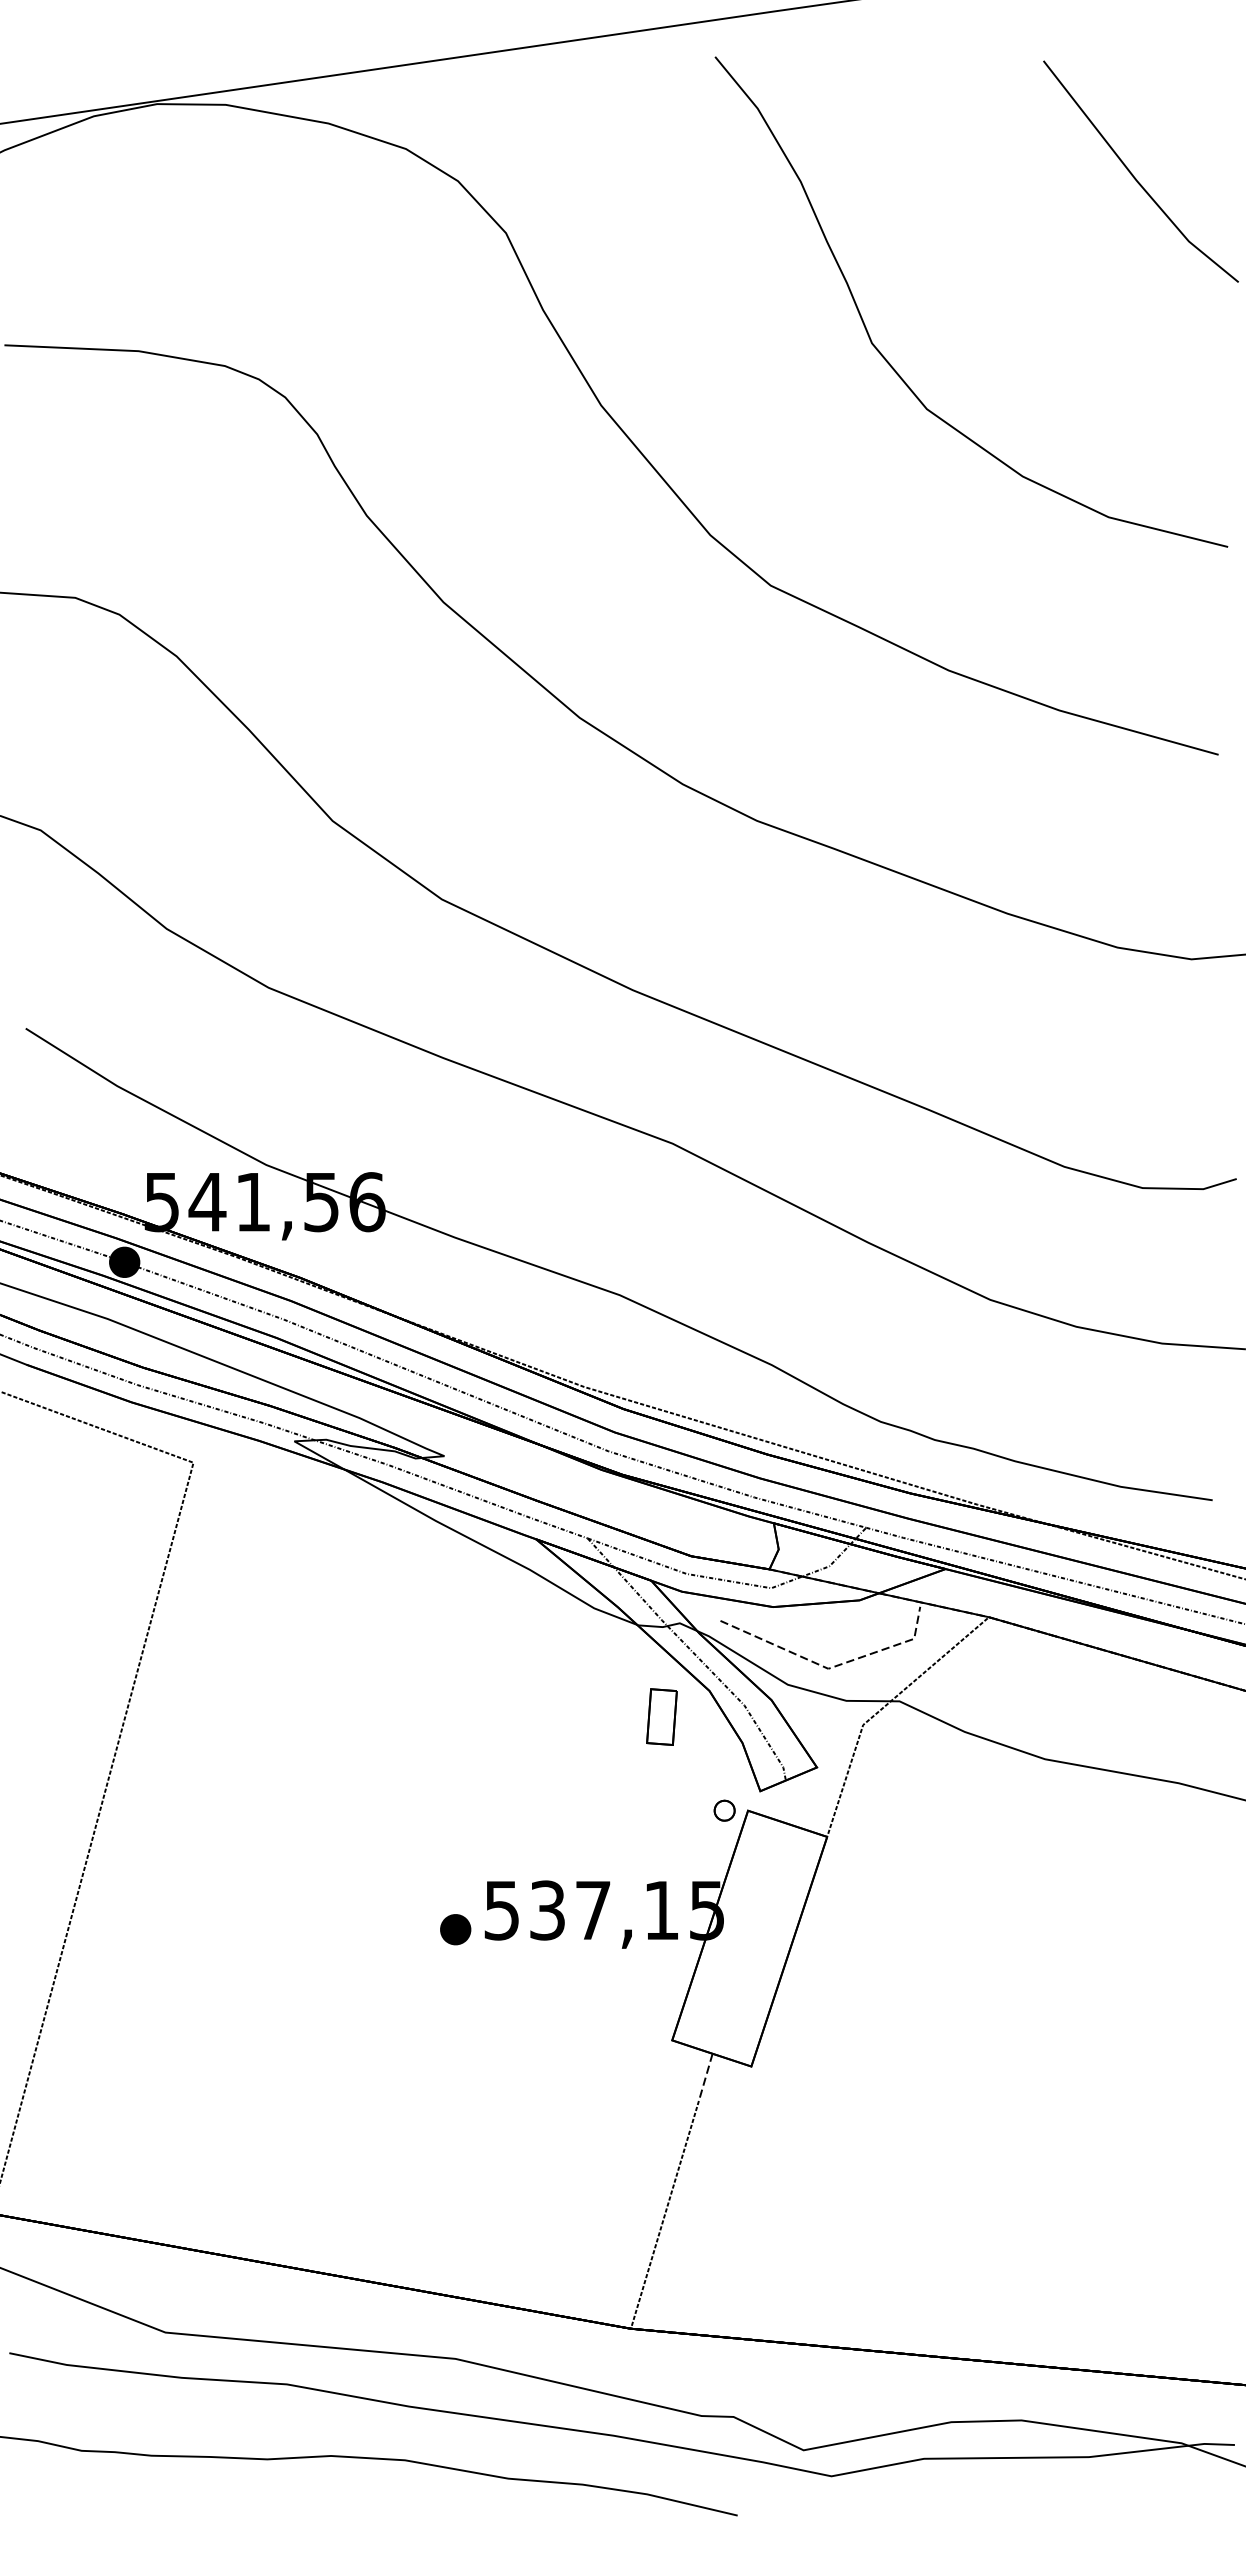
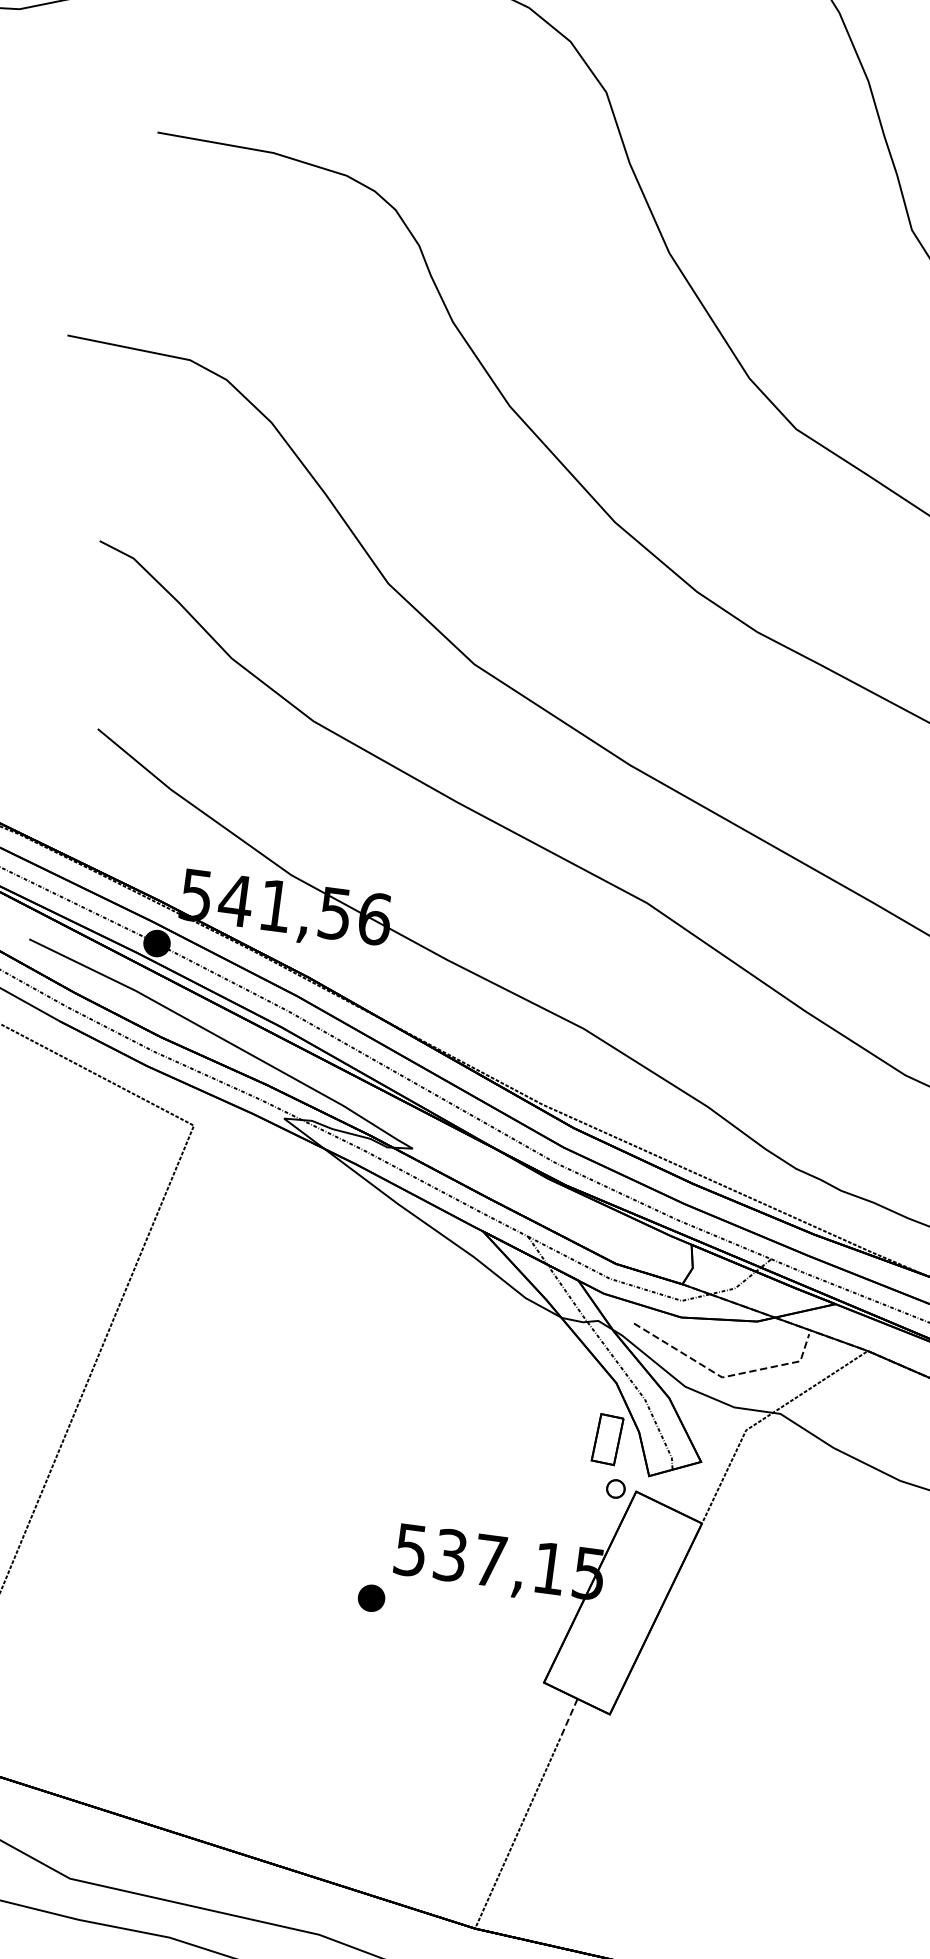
part: (661, 1716) -> (607, 1439), moved
part: (455, 1929) -> (371, 1598), moved

